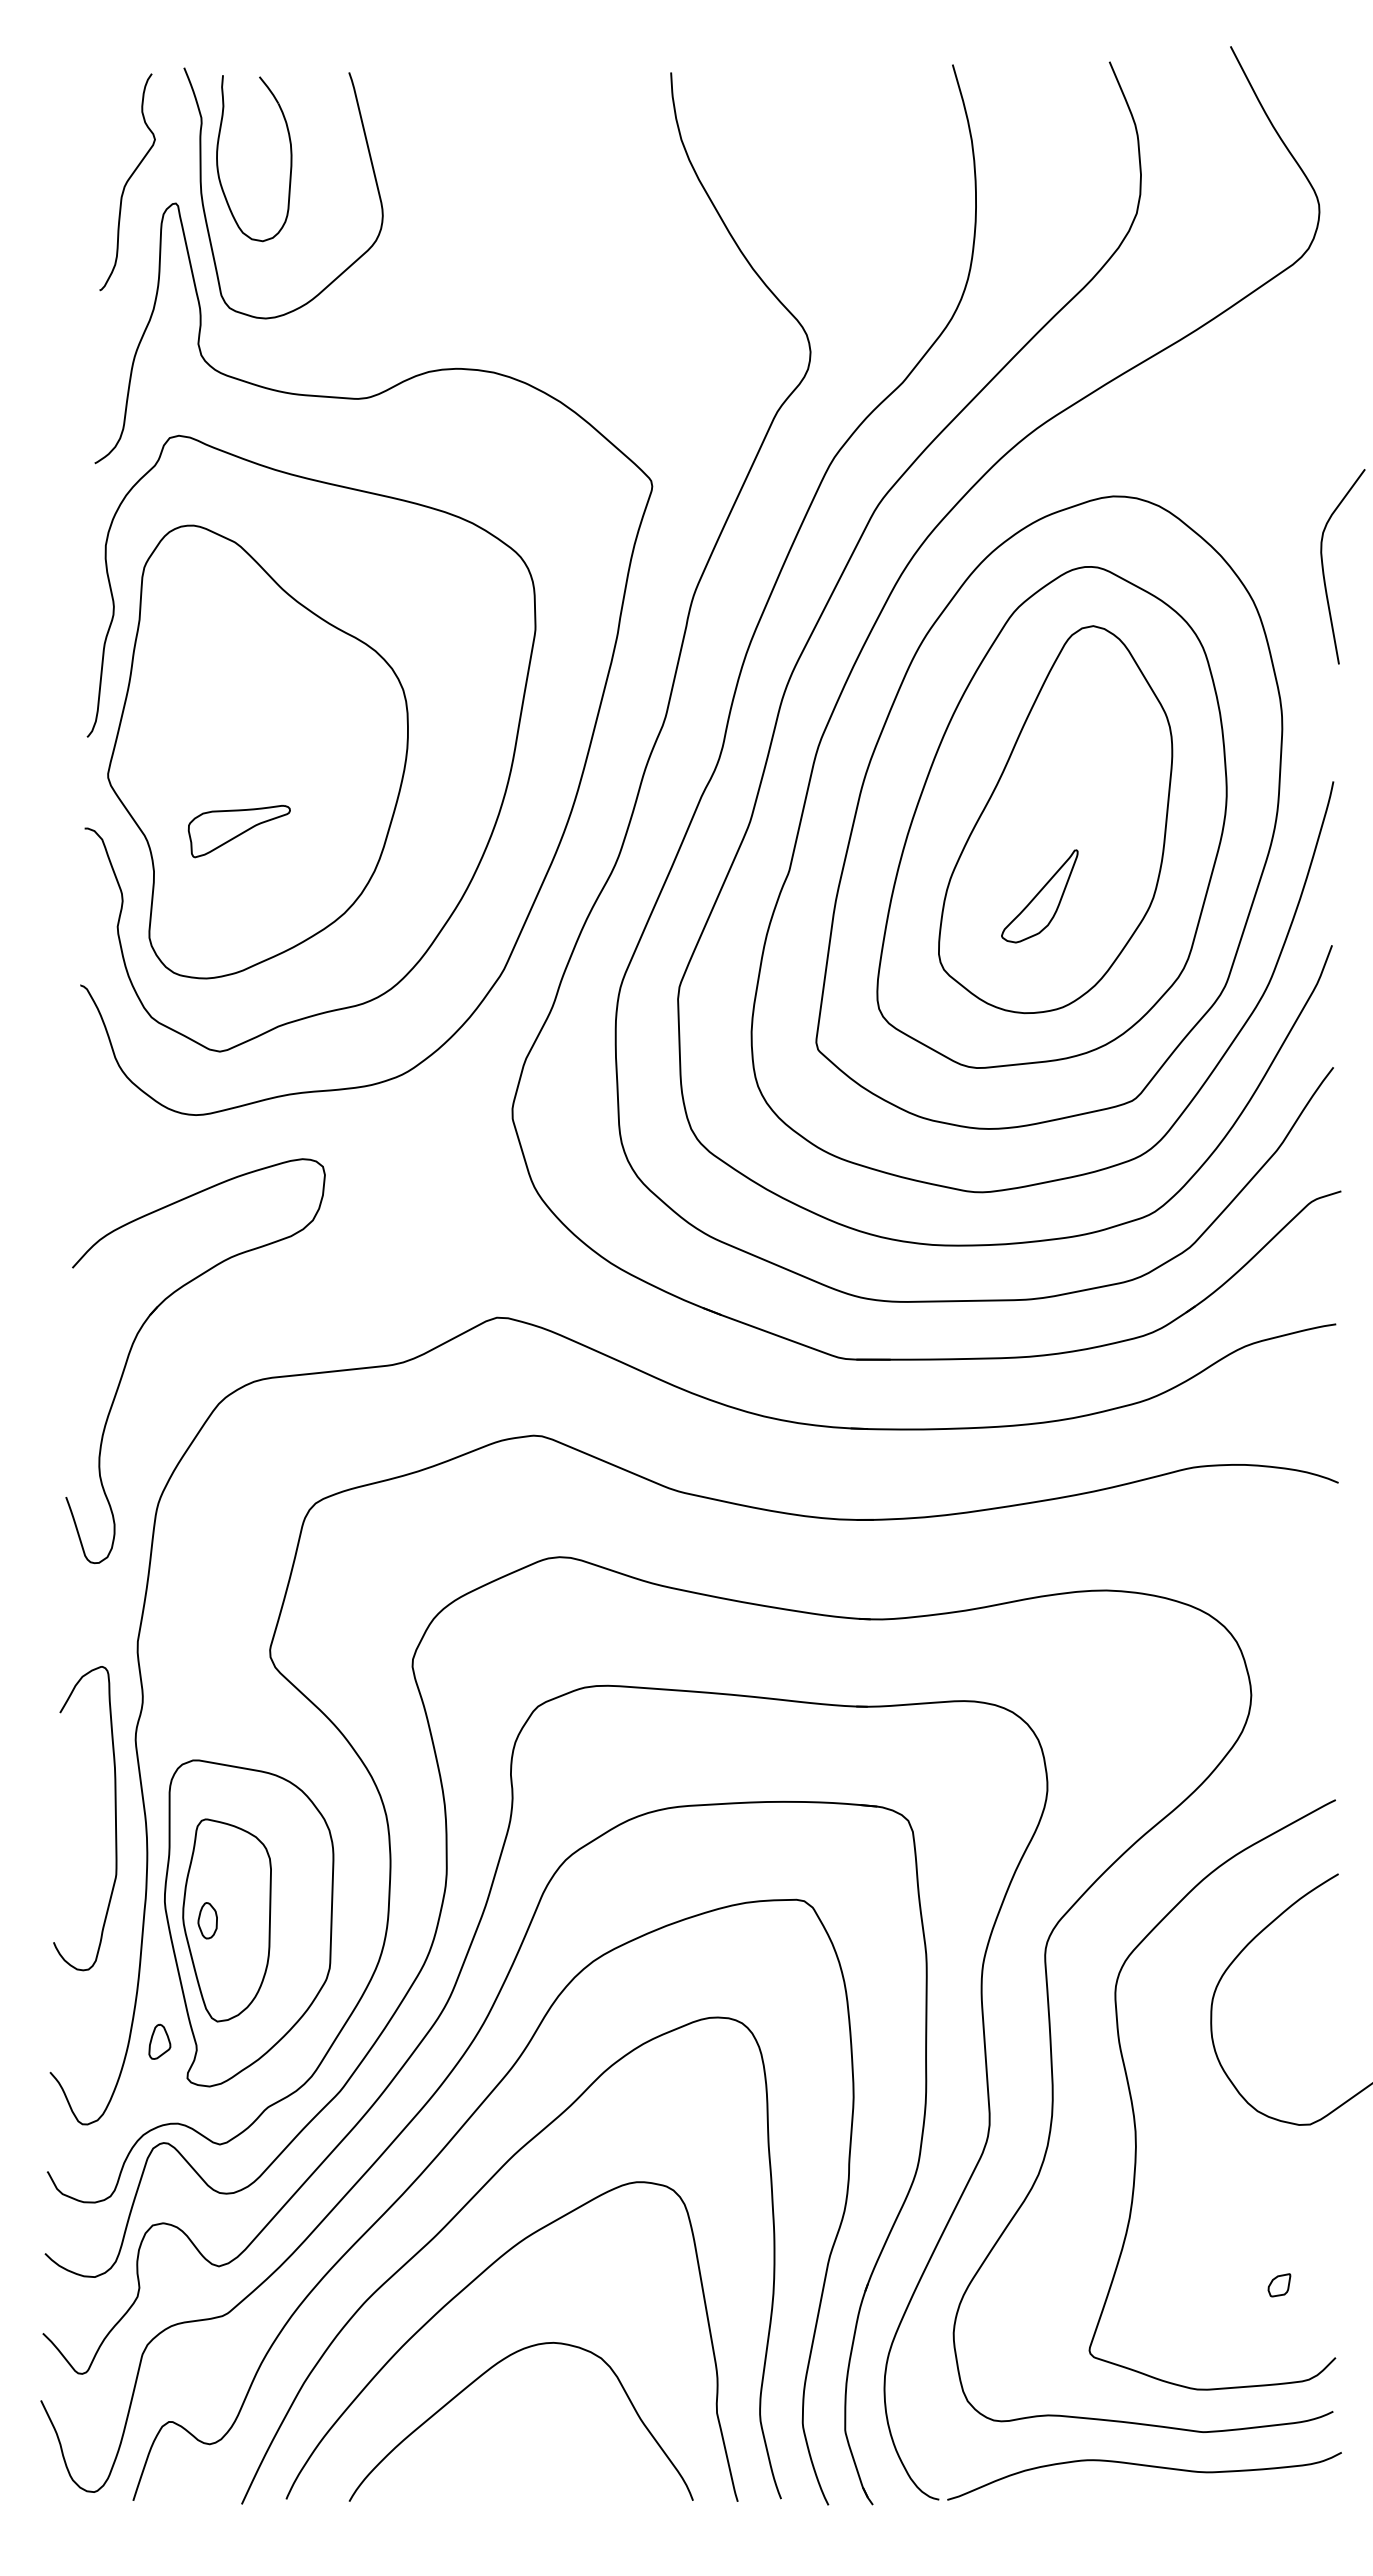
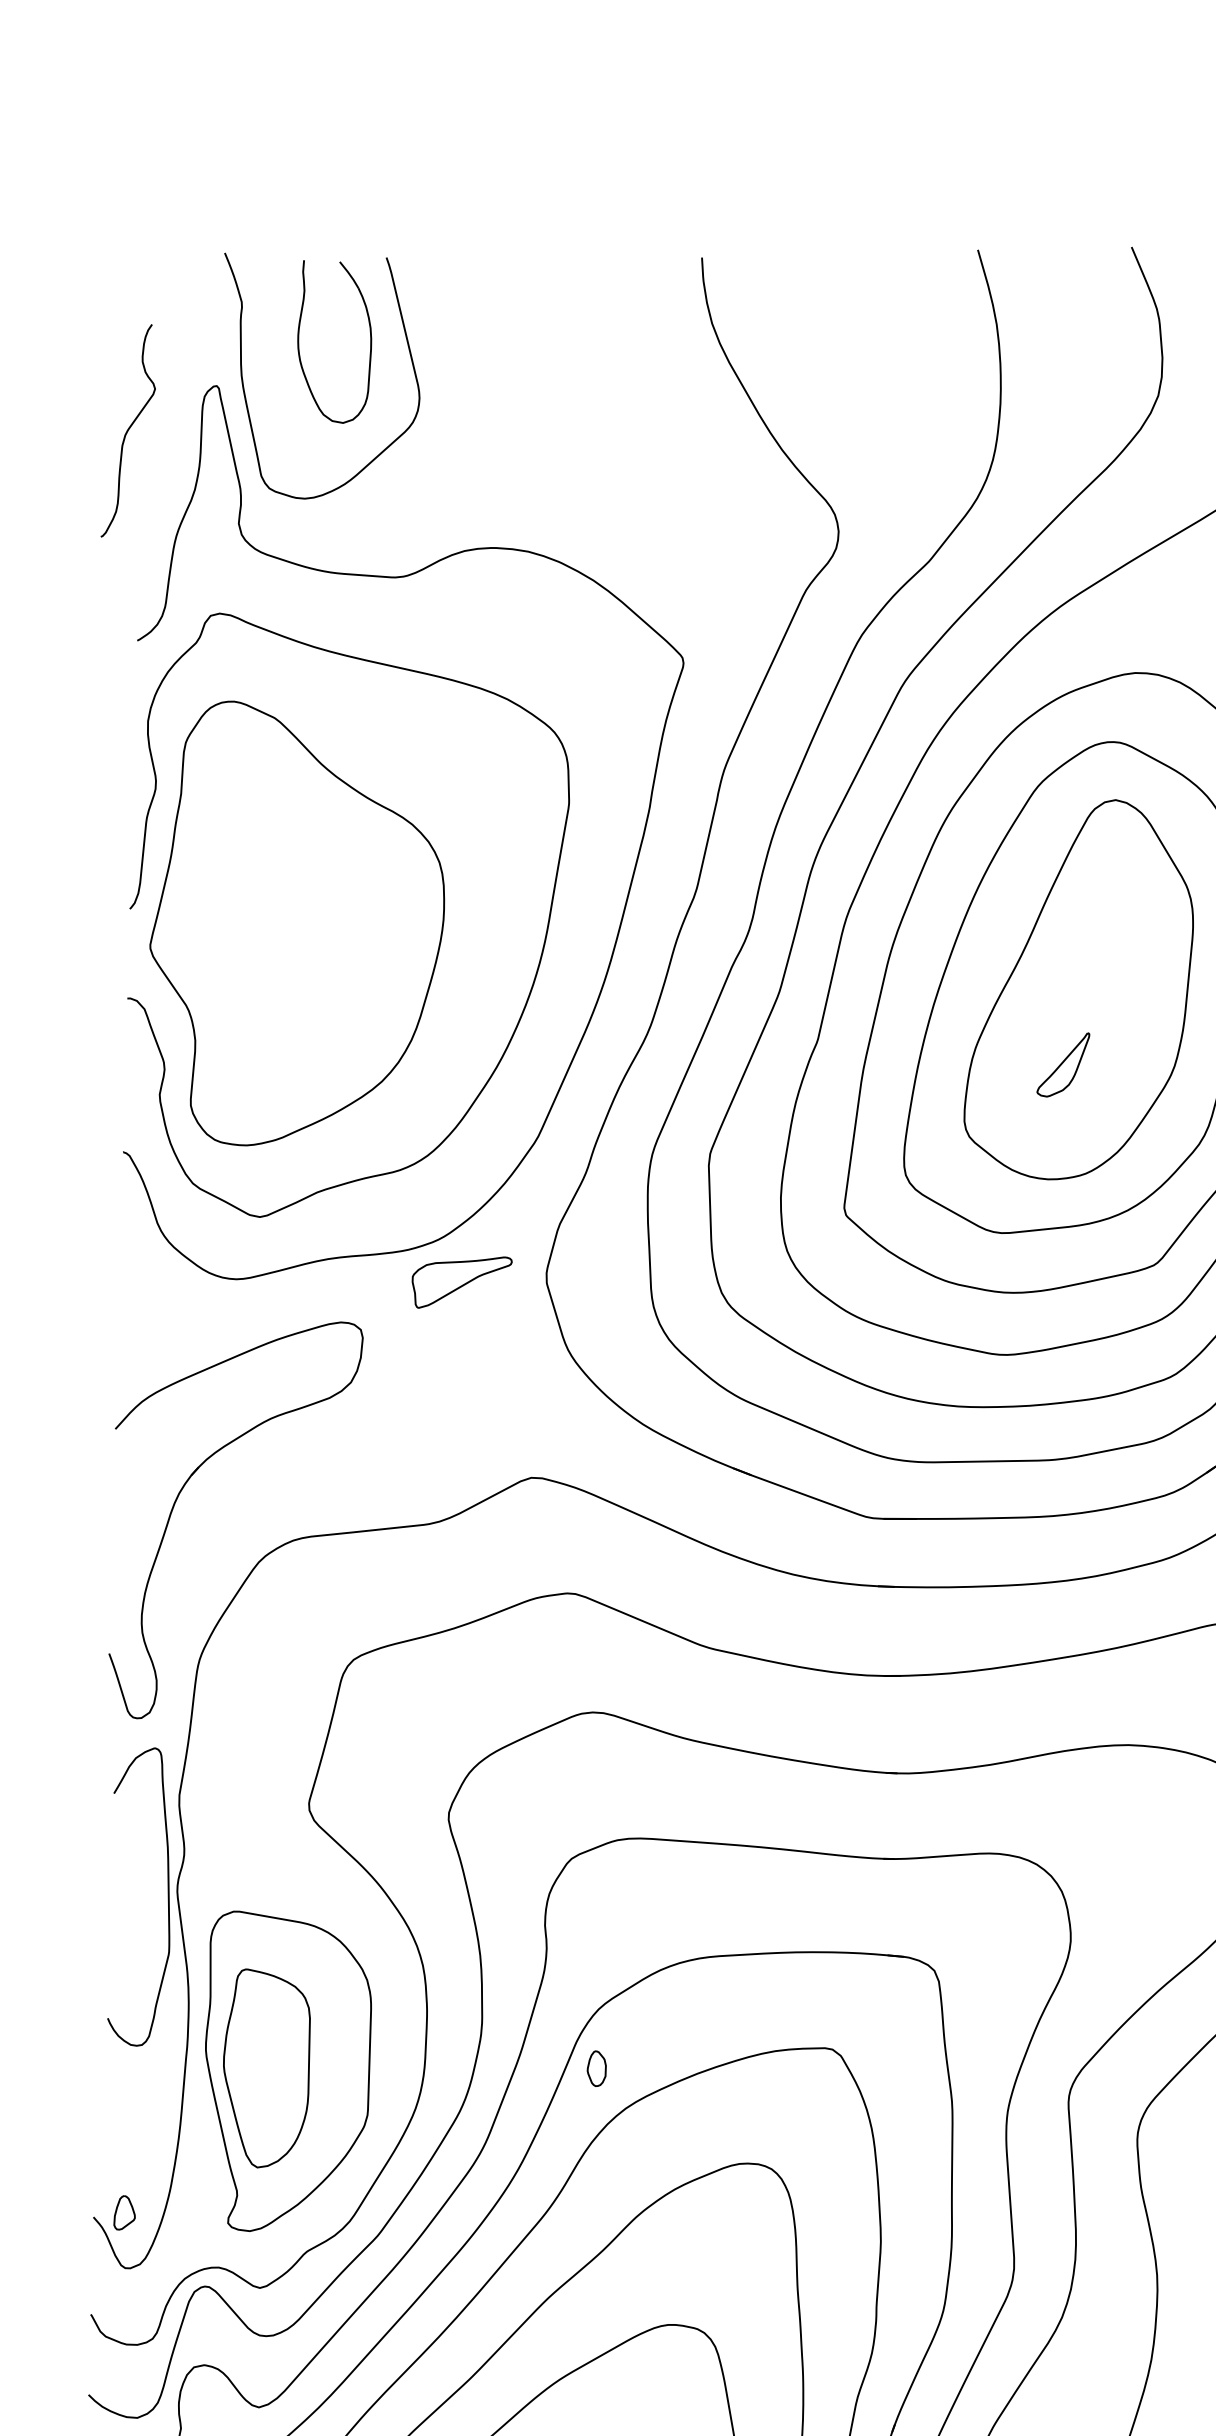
part: (290, 158) -> (370, 341), moved
curve: (127, 182) -> (128, 431), moved
part: (238, 831) -> (461, 1282), moved
part: (1039, 896) -> (1062, 1065), size x0.7
curve: (114, 1811) -> (167, 1890), moved
part: (207, 1920) -> (596, 2068), moved
part: (159, 2041) -> (124, 2212), moved

